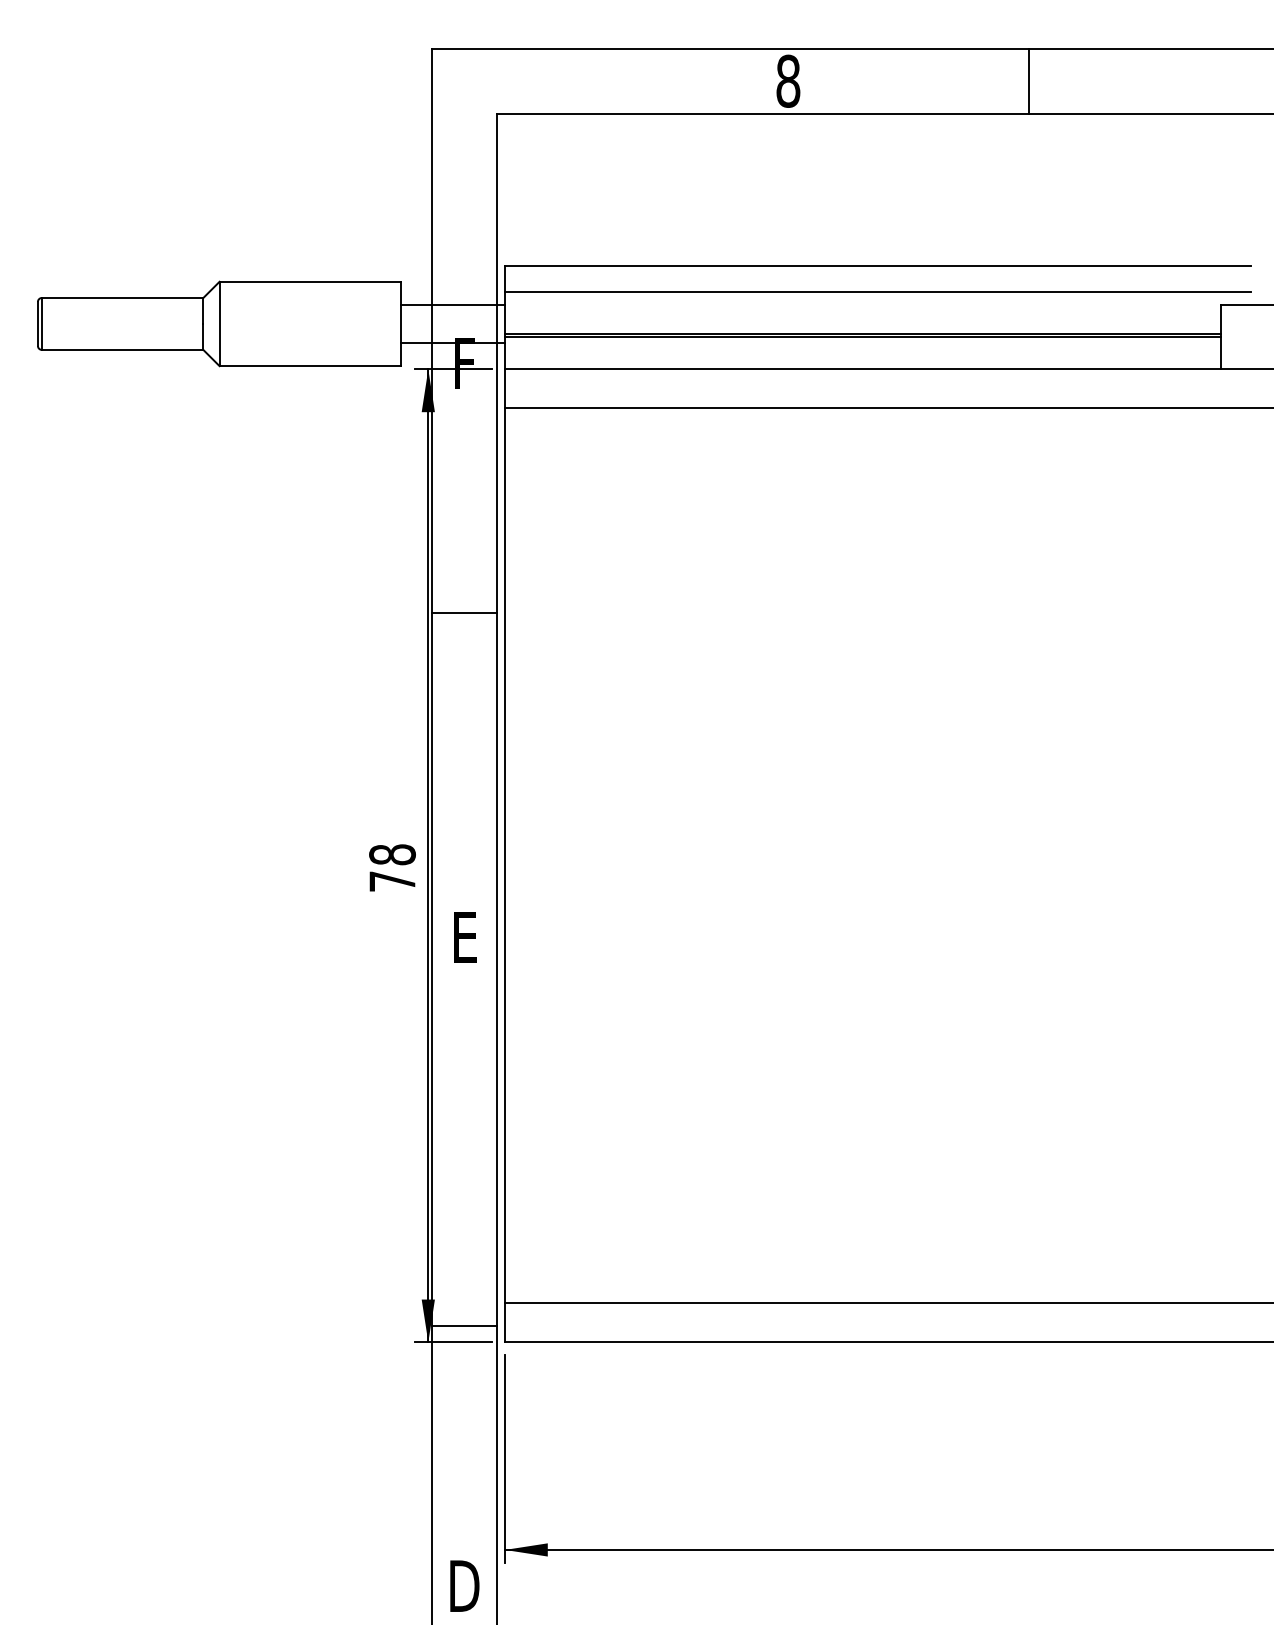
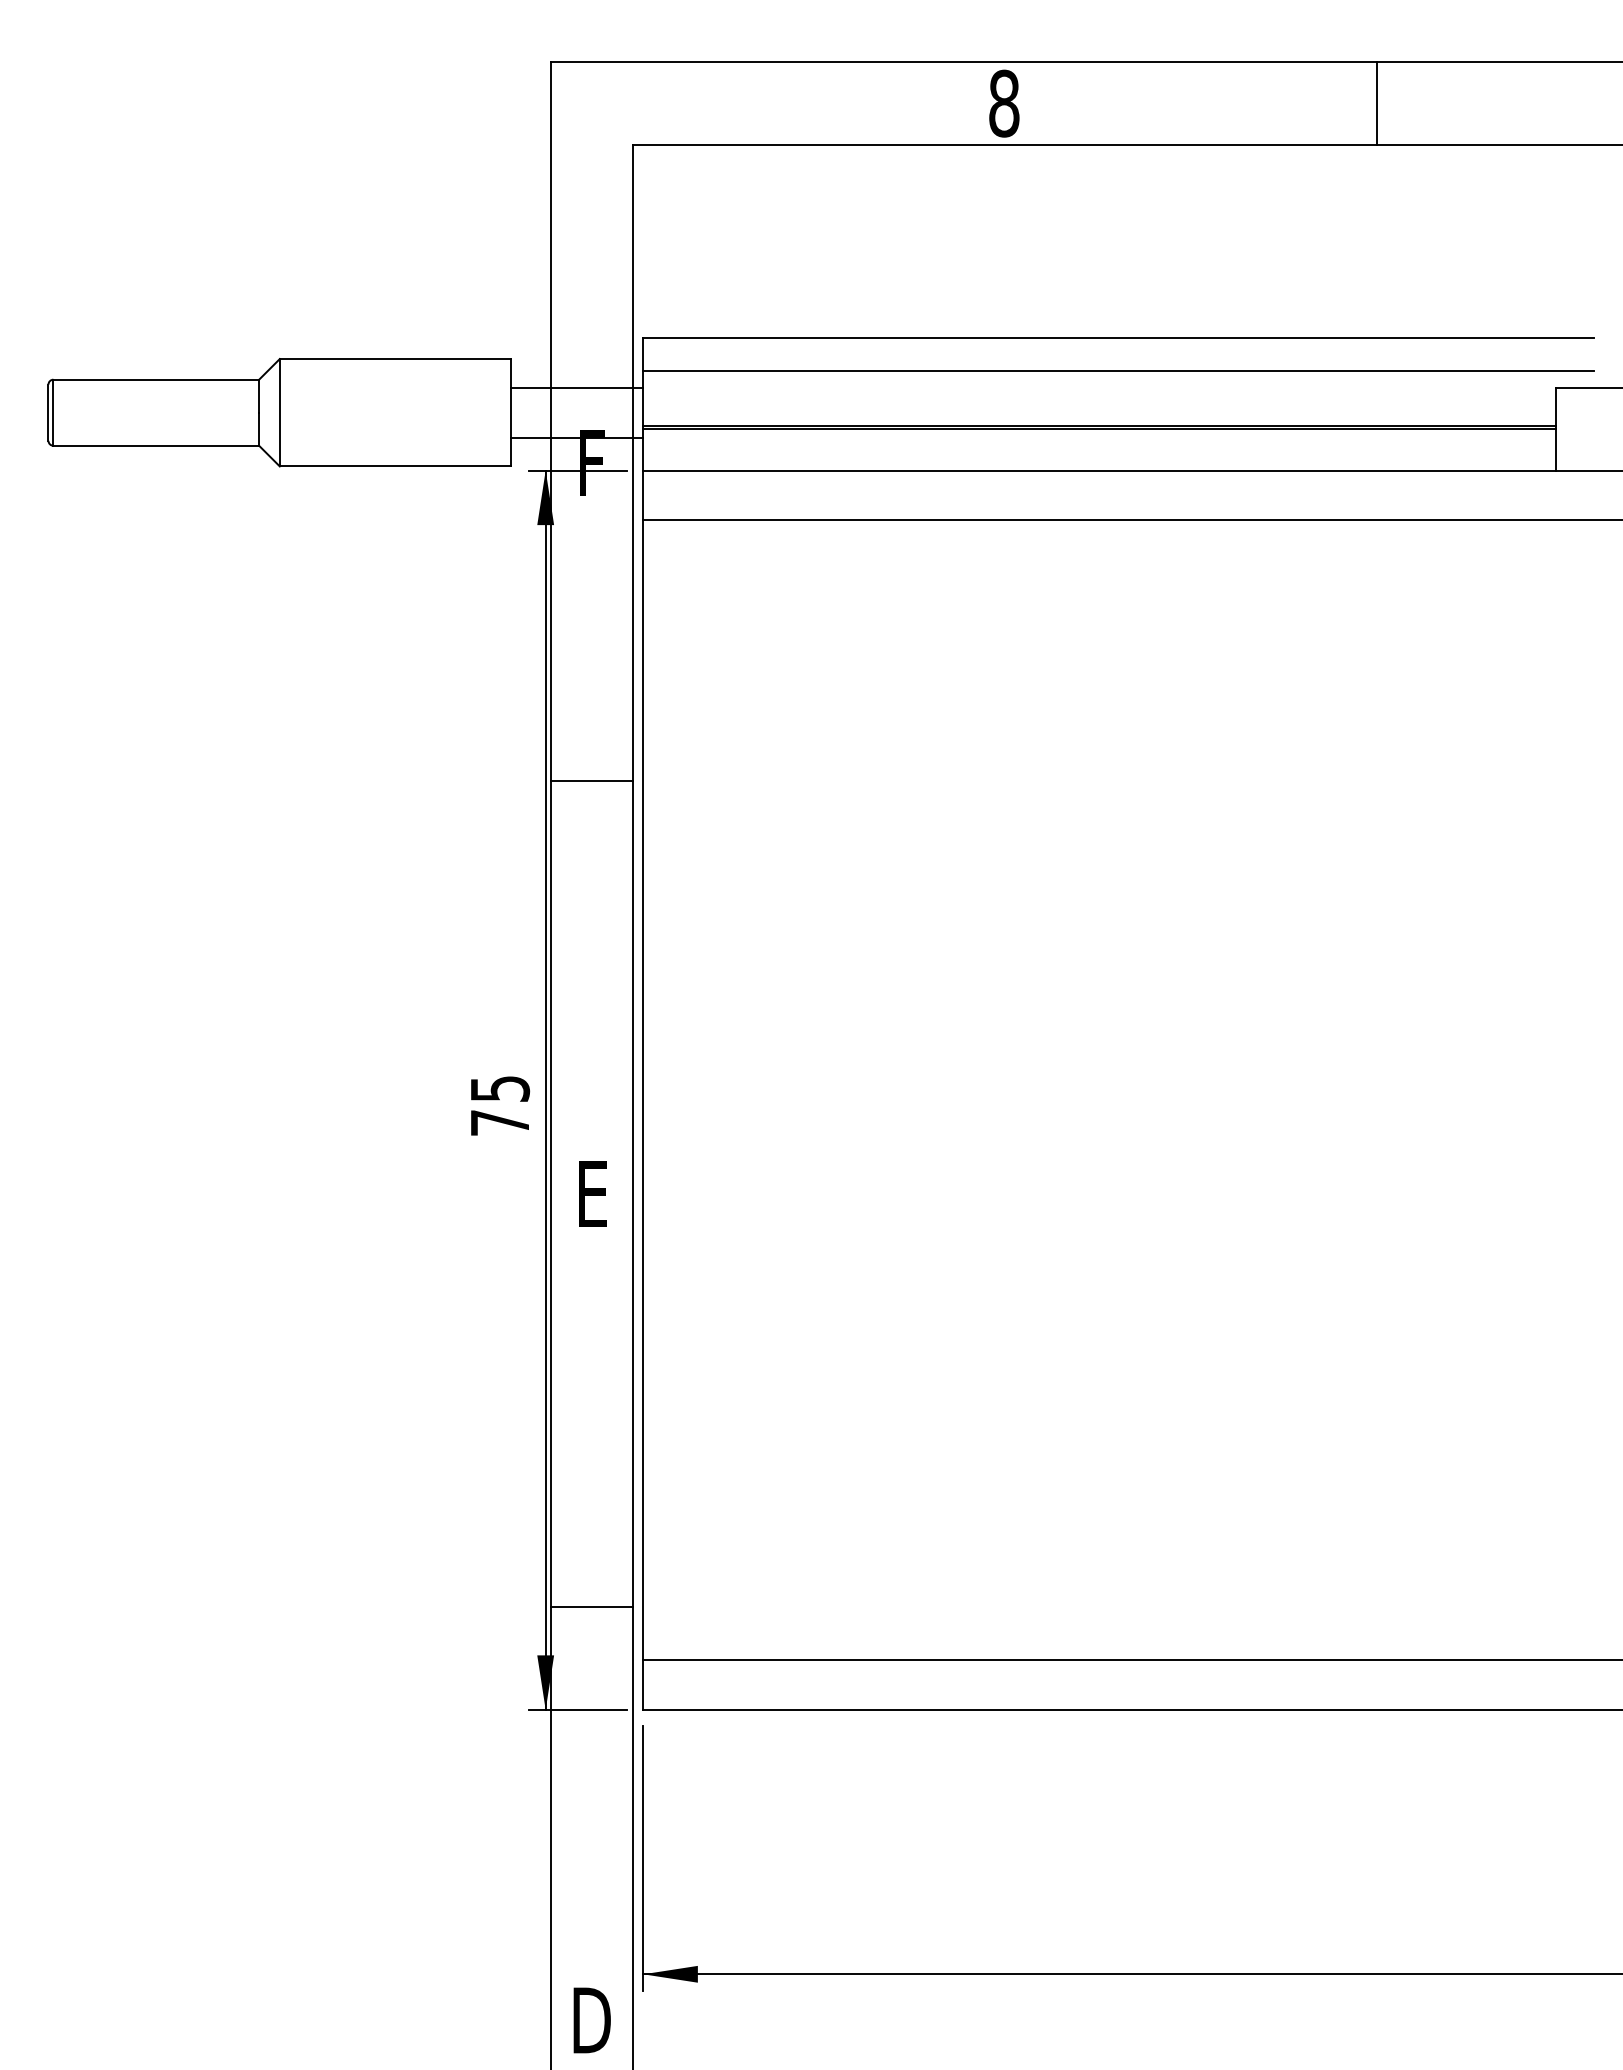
line: (1028, 81) -> (1376, 103), moved
text: (392, 854) -> (500, 1088), 78 -> 75
line: (464, 1326) -> (591, 1607), moved

